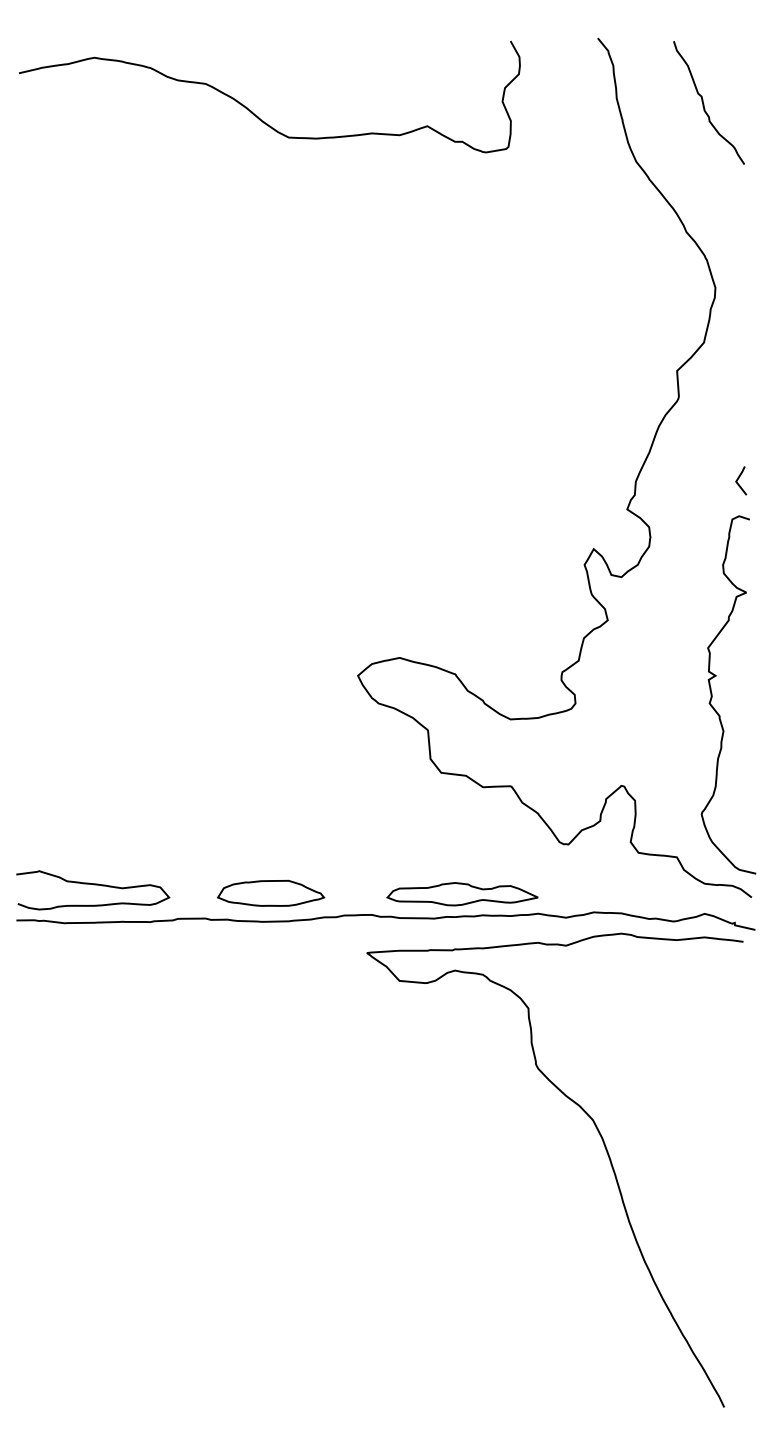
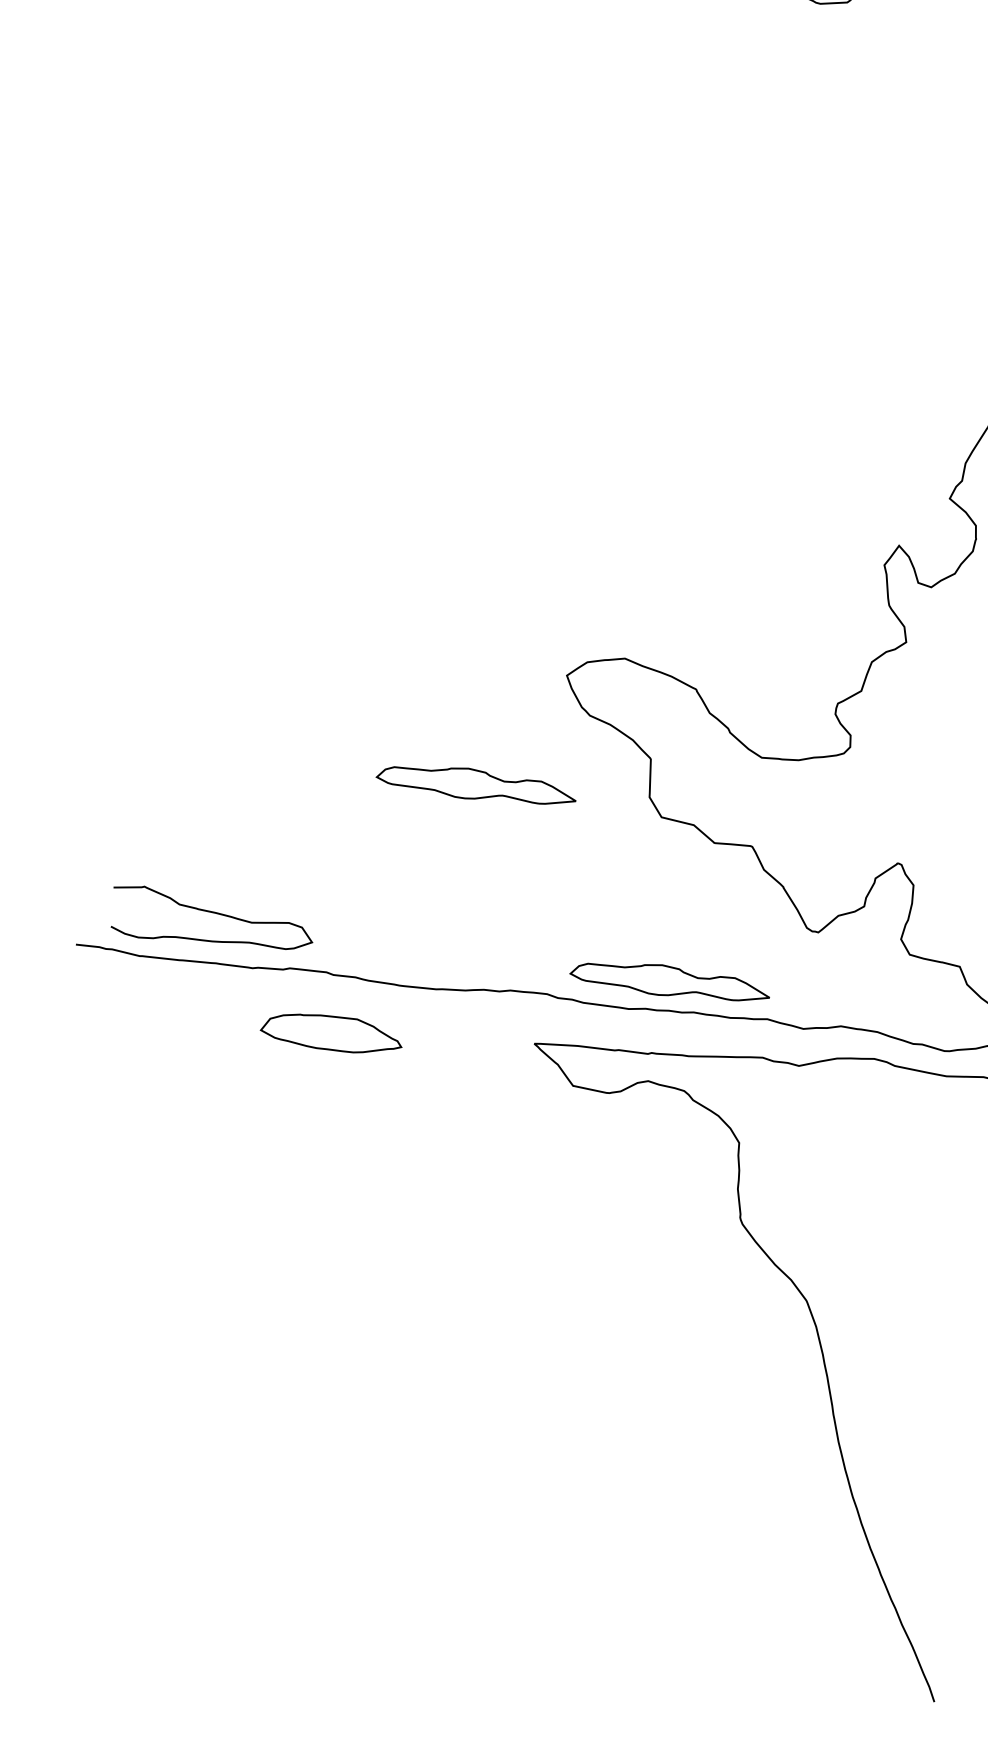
part: (300, 765) -> (476, 785), added
curve: (93, 885) -> (213, 914), moved
part: (271, 892) -> (332, 1032), moved

